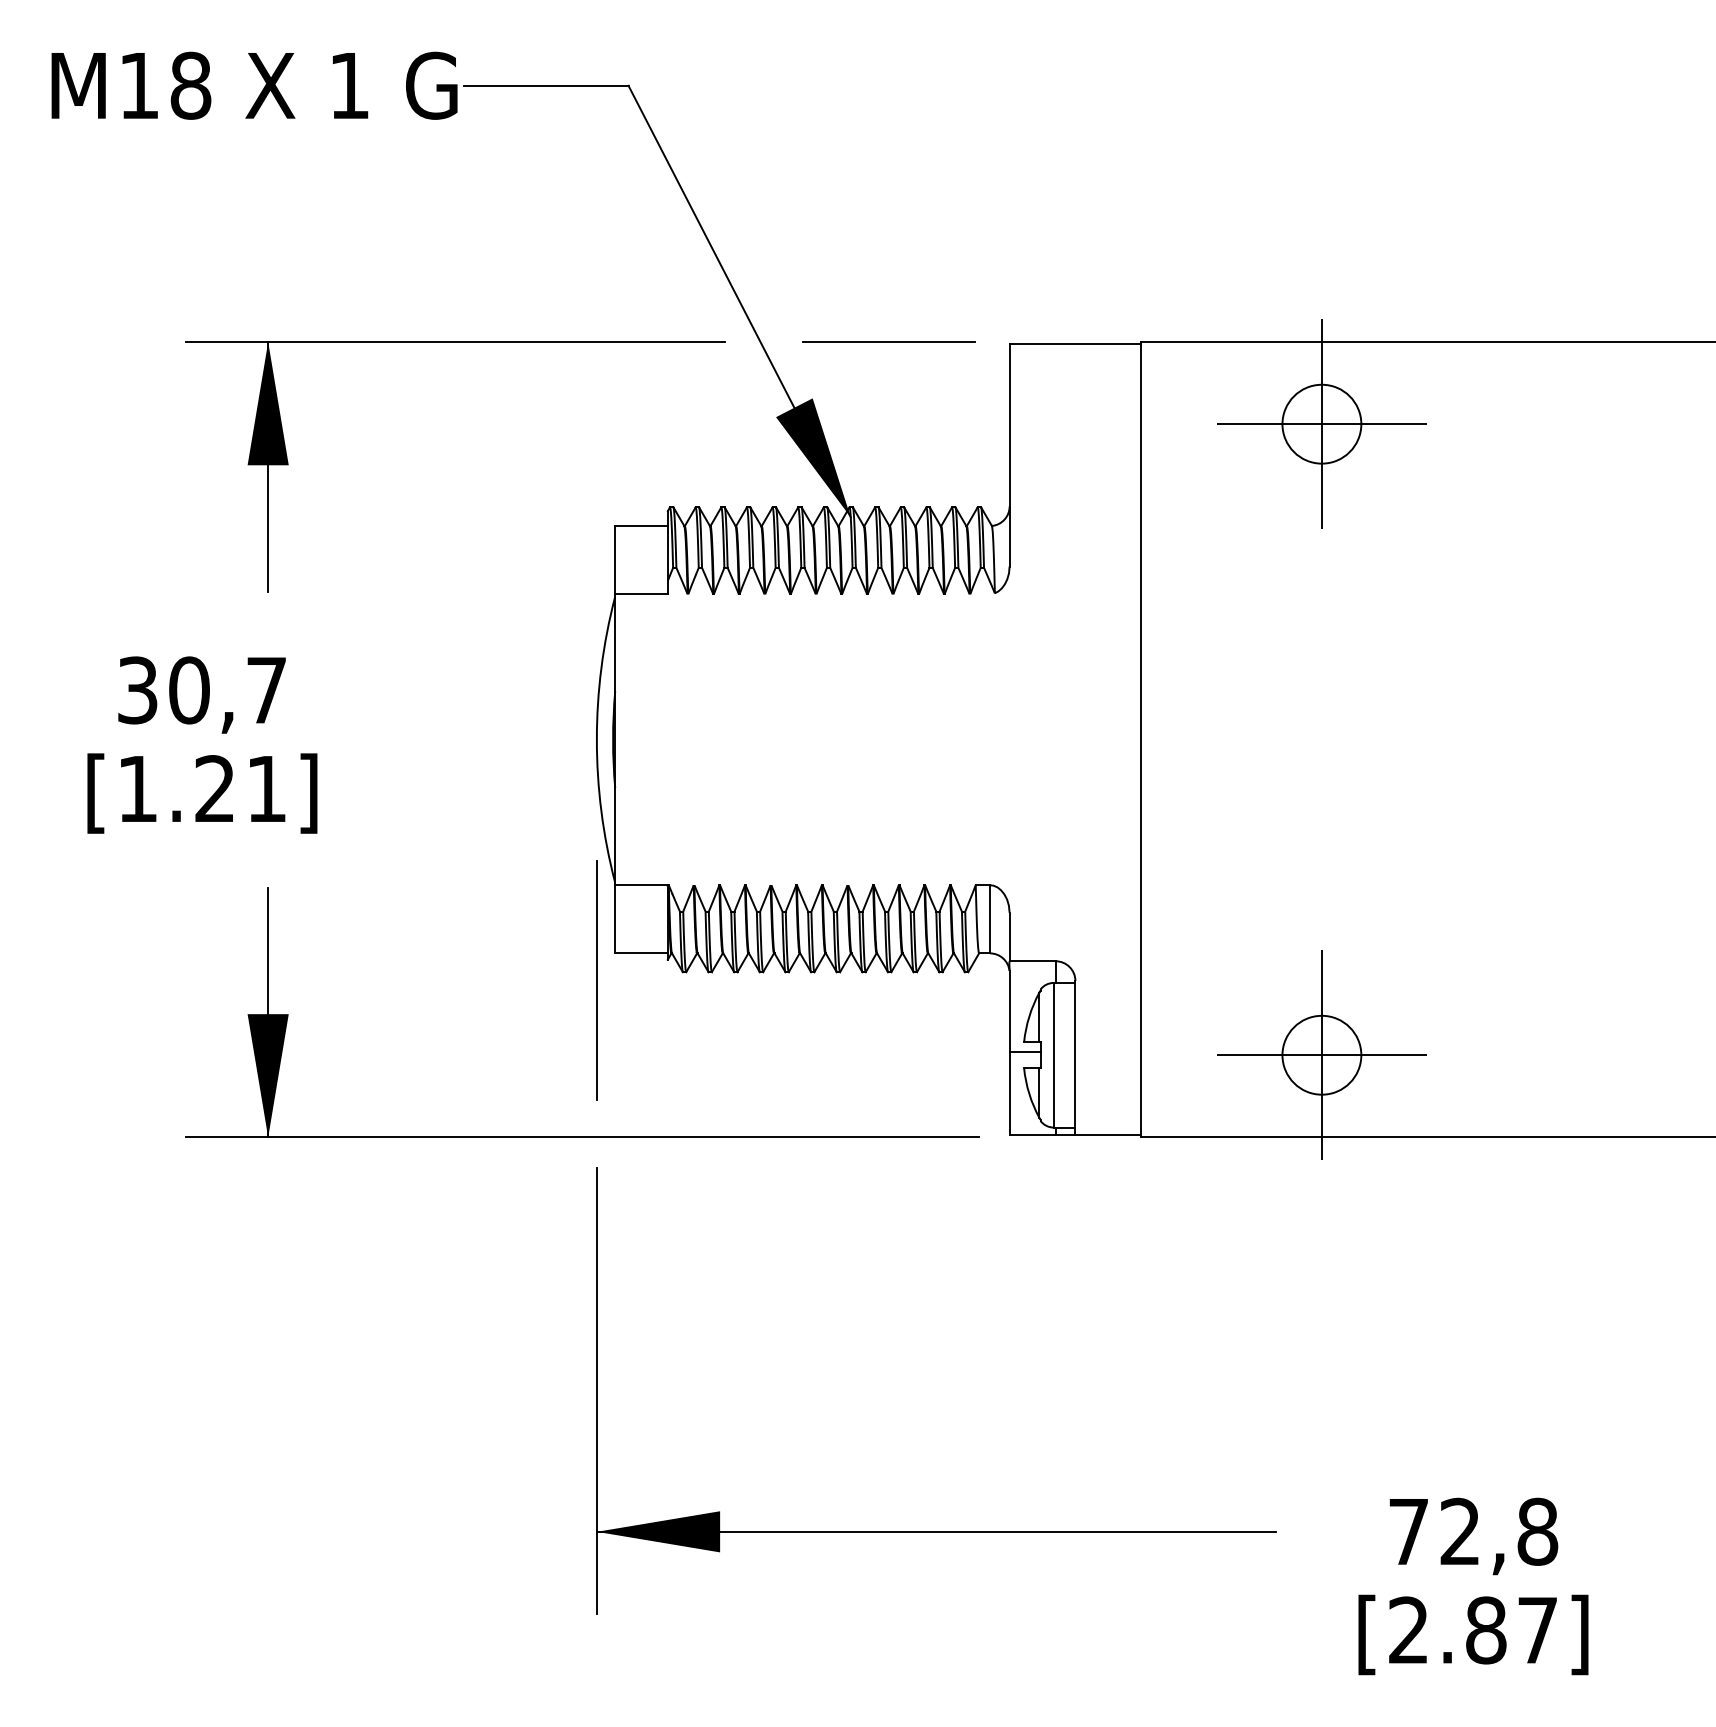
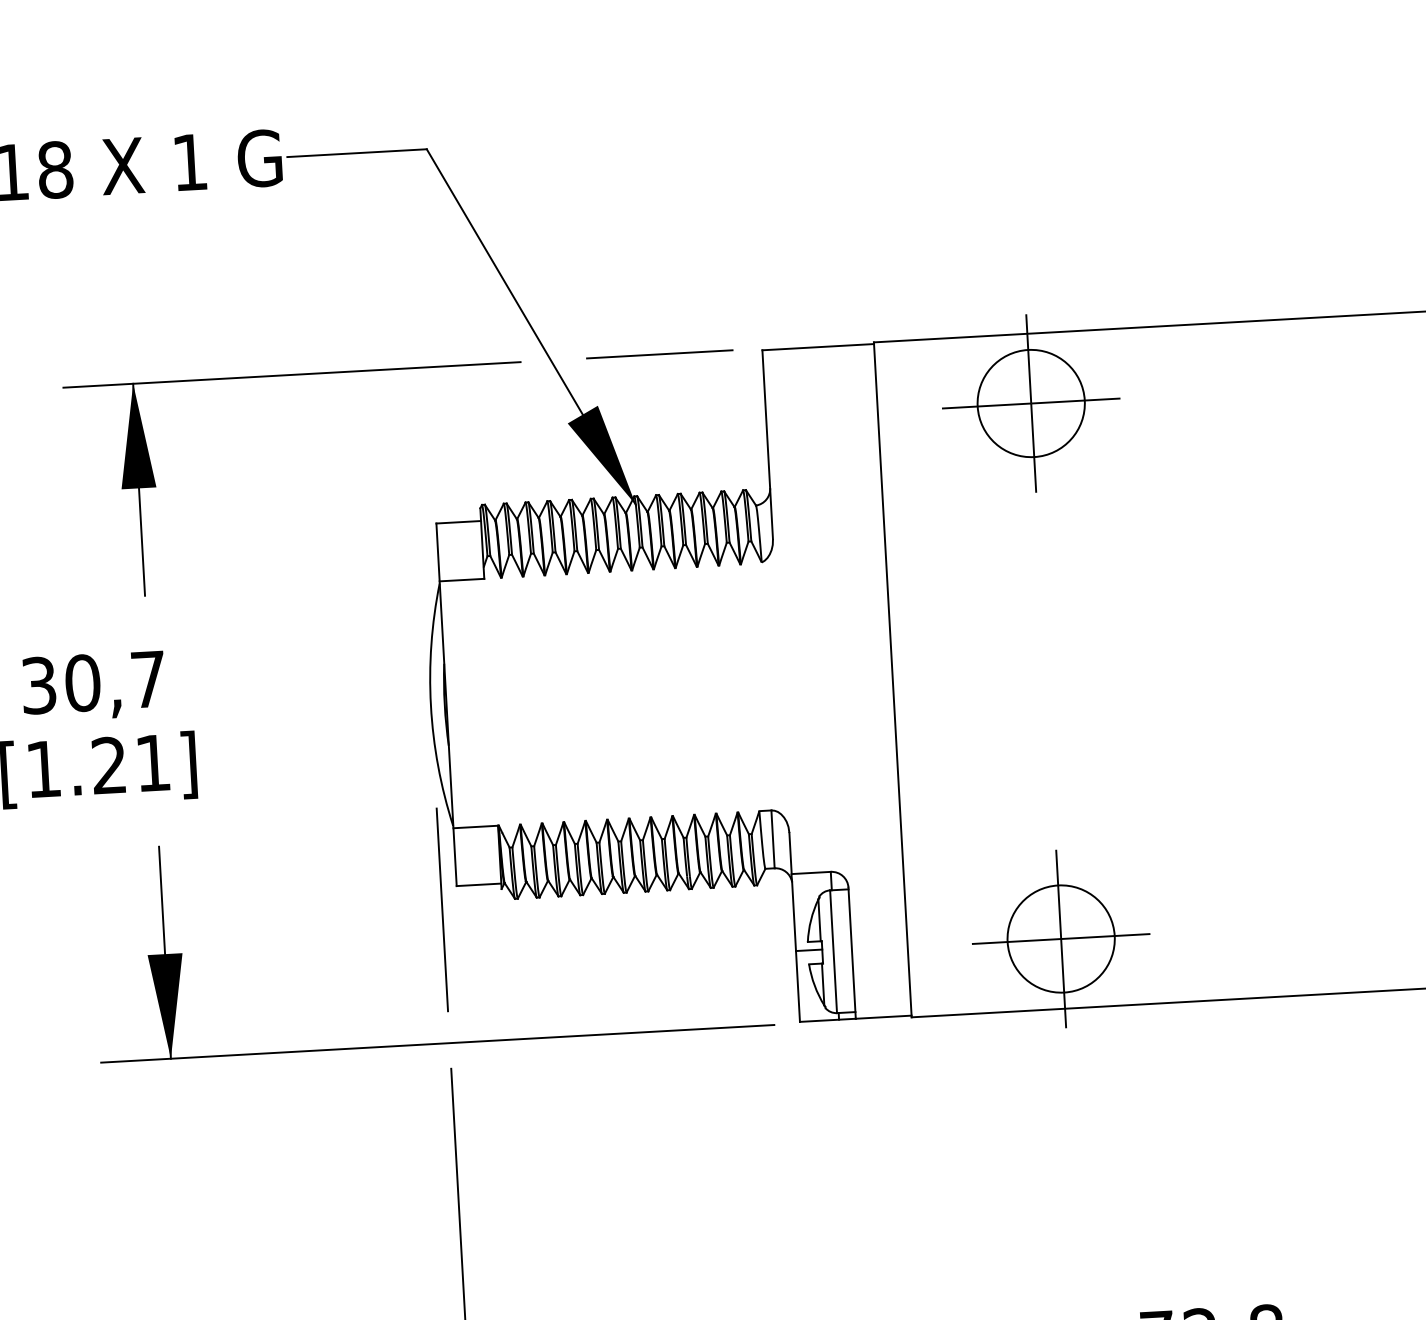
circle: (1321, 423) -> (1030, 402), size x1.6
circle: (1321, 1054) -> (1060, 938), size x1.6

